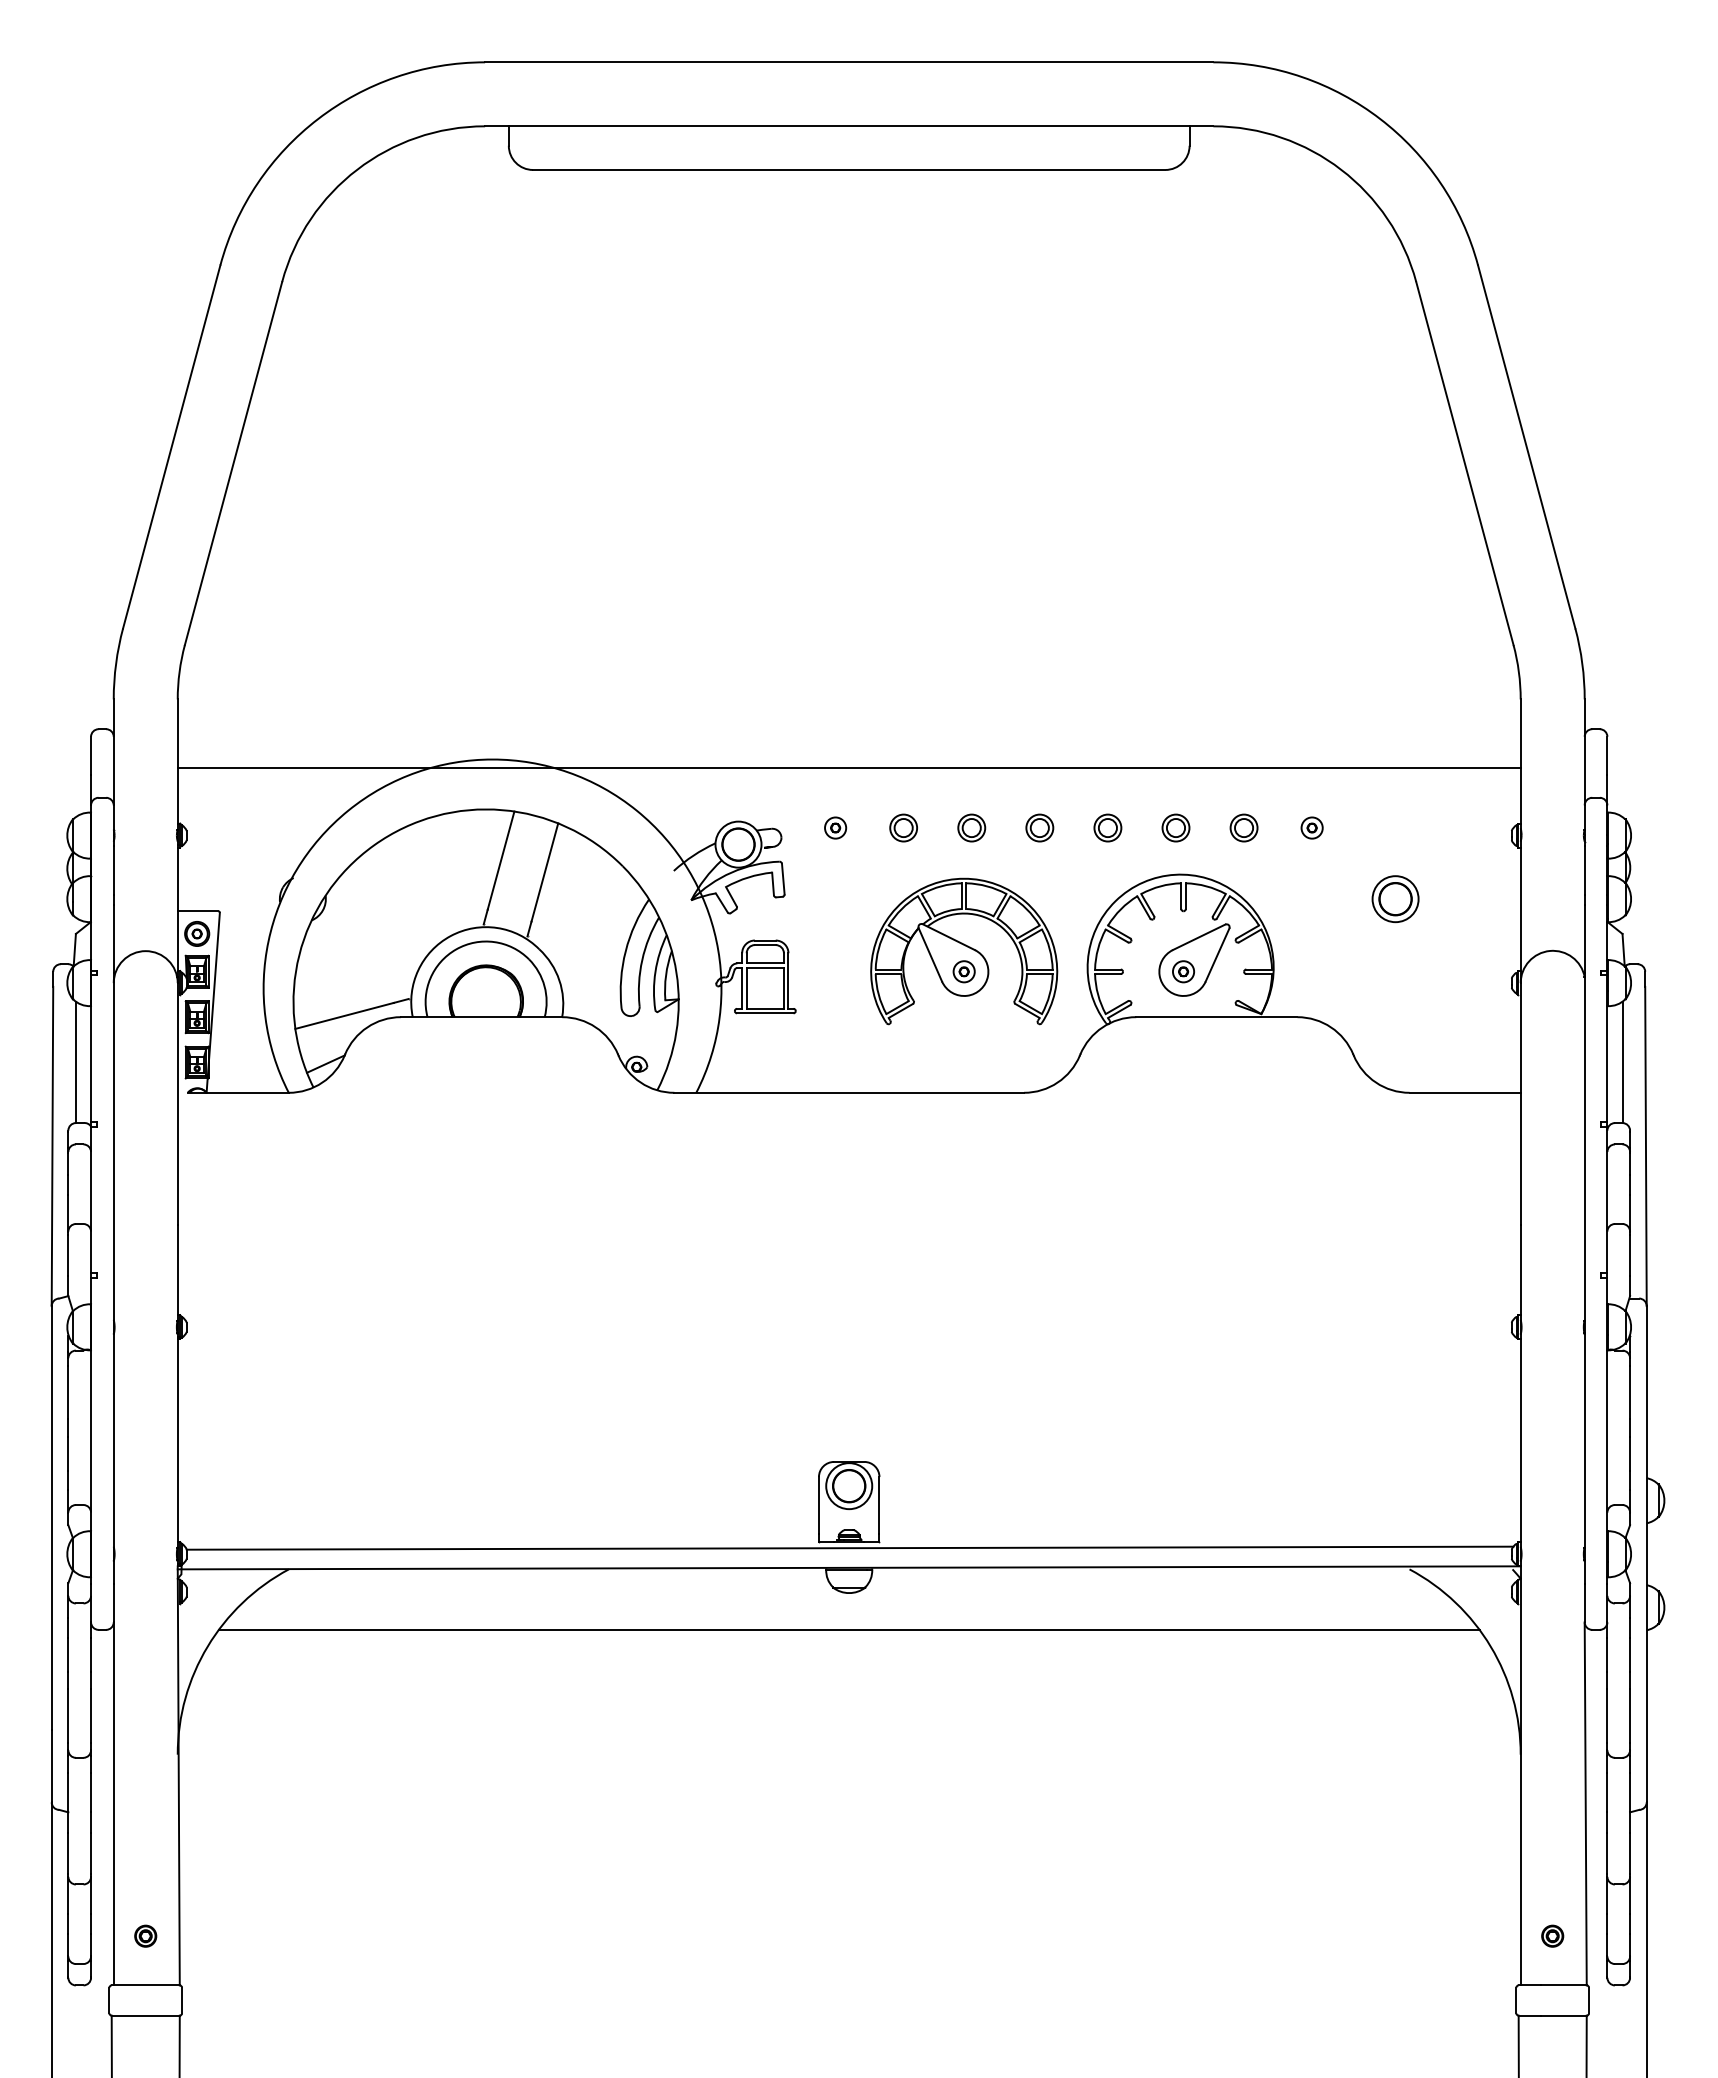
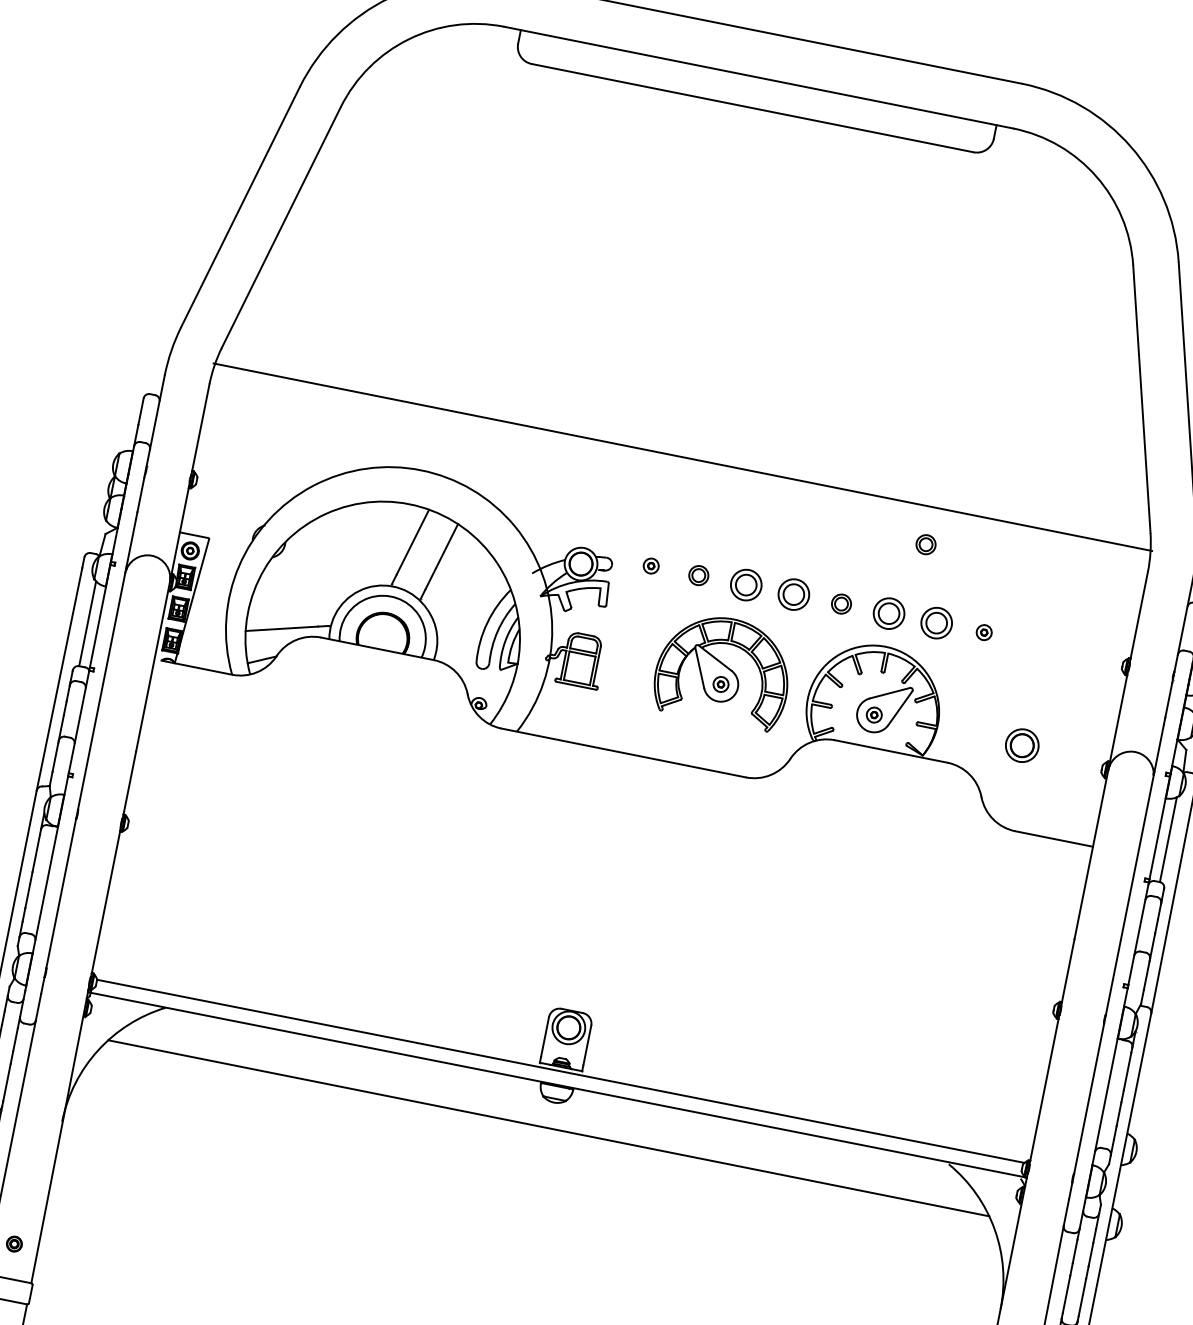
part: (1207, 722) -> (925, 544), added
line: (848, 767) -> (682, 457), moved
part: (971, 827) -> (746, 584), size x1.6
part: (1039, 827) -> (793, 594), size x1.6
part: (1175, 827) -> (888, 613), size x1.6
part: (1243, 827) -> (936, 622), size x1.6
part: (1395, 899) -> (1022, 745), moved

